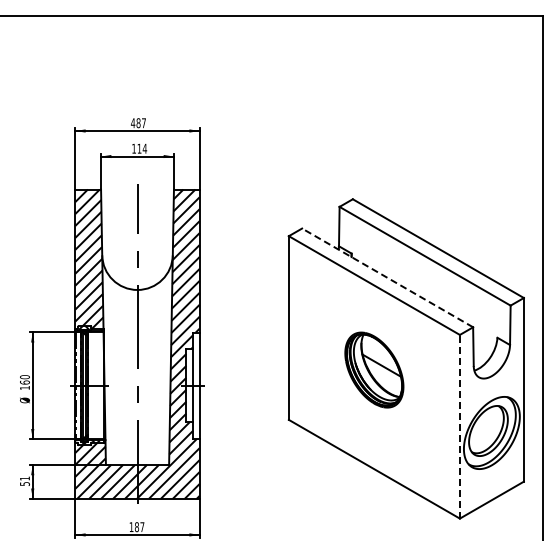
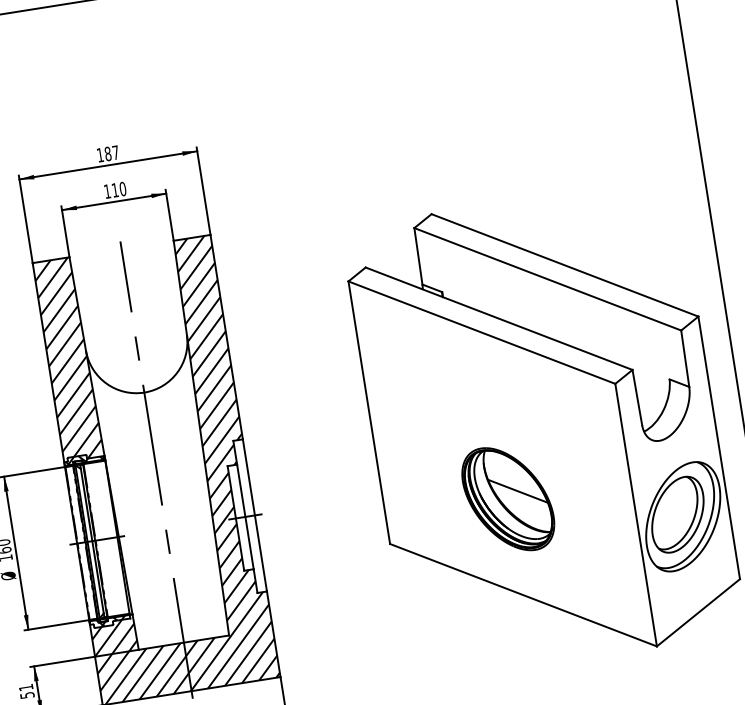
text: (133, 123) -> (100, 155), 487 -> 187
text: (144, 148) -> (122, 188), 114 -> 110
line: (387, 277) -> (498, 318), dashed -> solid
part: (374, 369) -> (508, 498), moved
line: (459, 426) -> (635, 514), dashed -> solid

